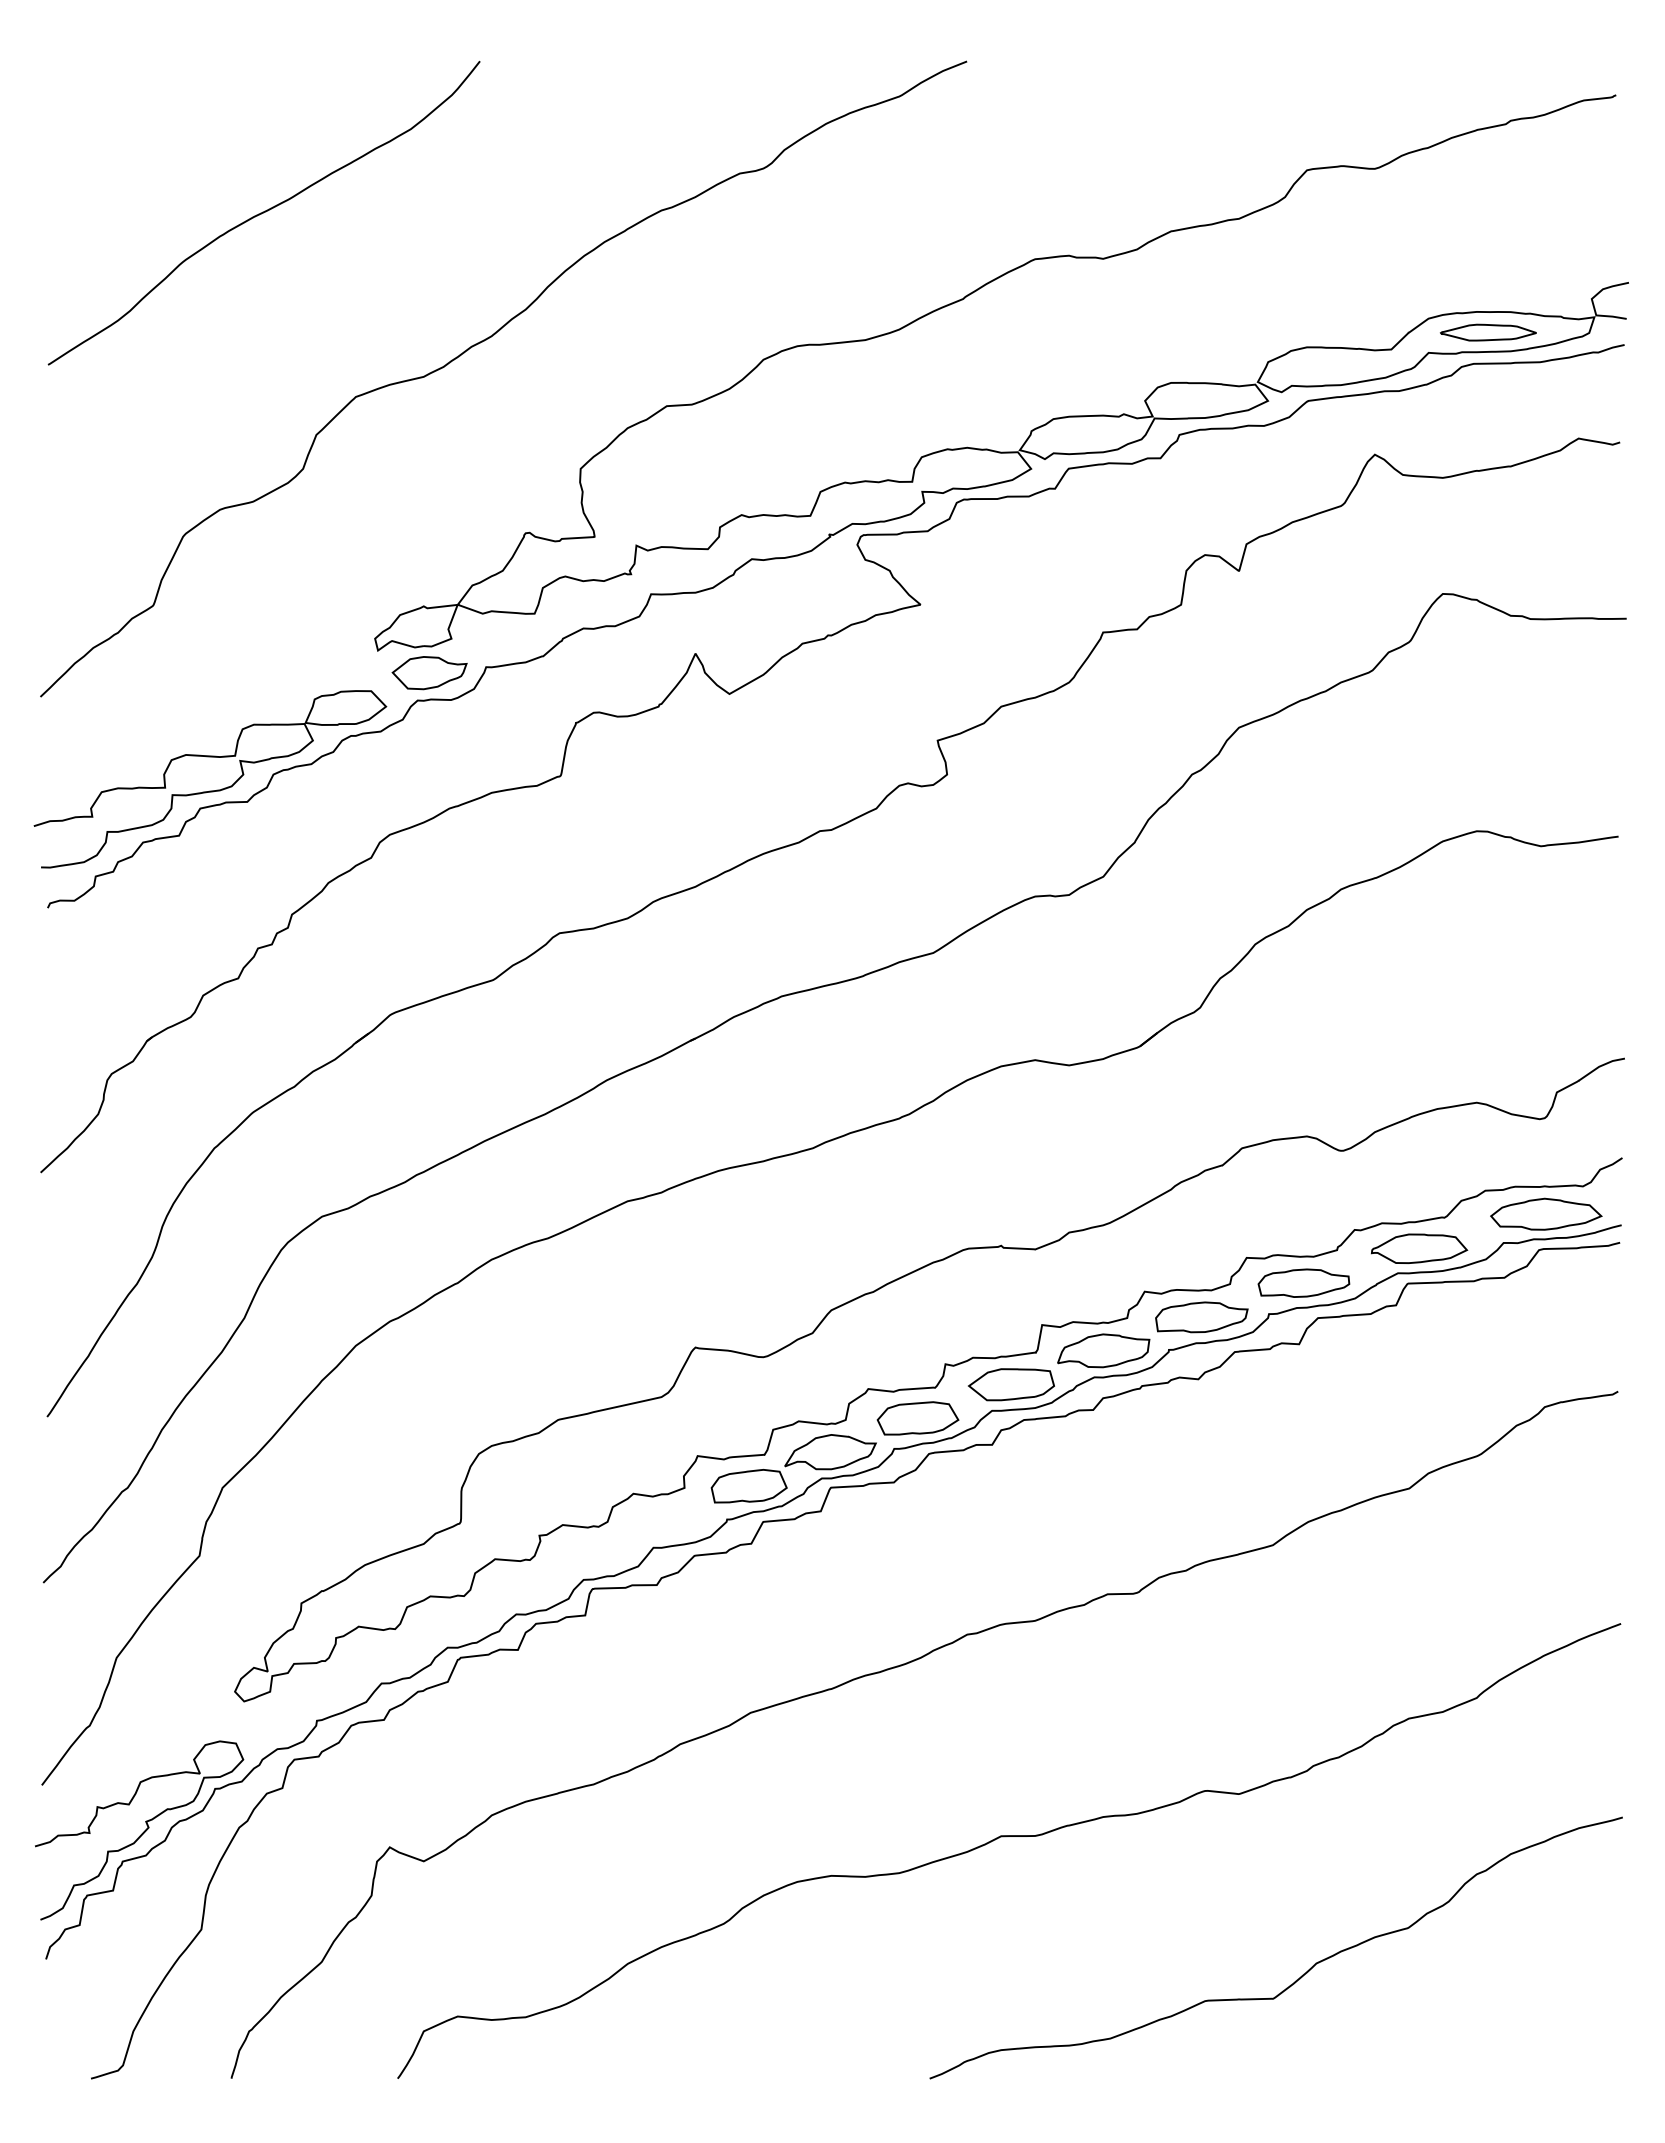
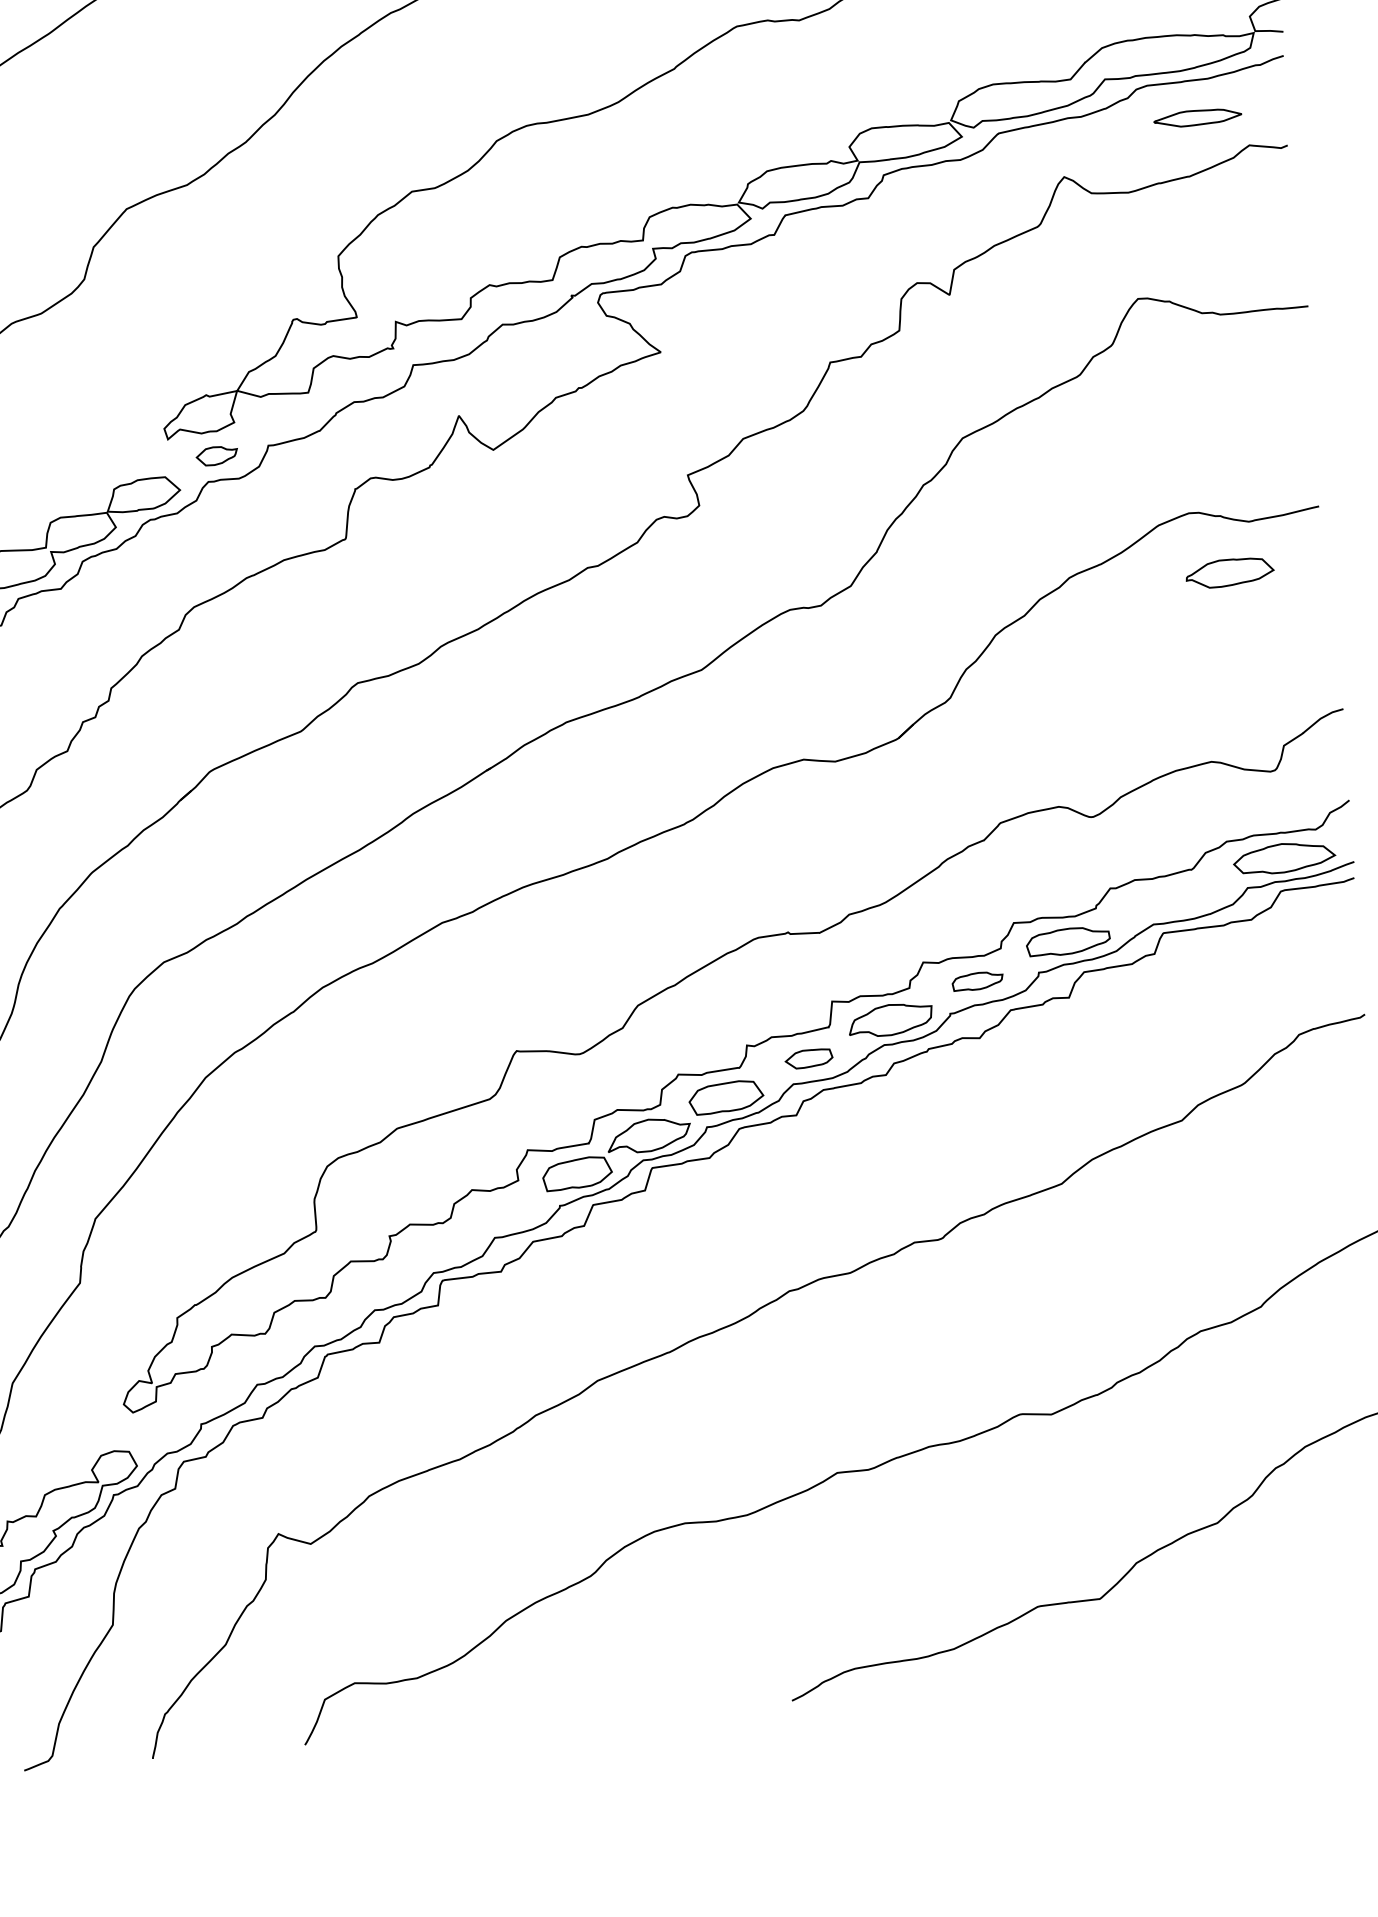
part: (1488, 332) -> (1197, 117), moved
part: (429, 673) -> (217, 456), size x0.6
part: (1419, 1248) -> (1230, 572), moved
part: (1201, 1317) -> (977, 981), size x0.6
part: (1011, 1384) -> (809, 1058), size x0.6

